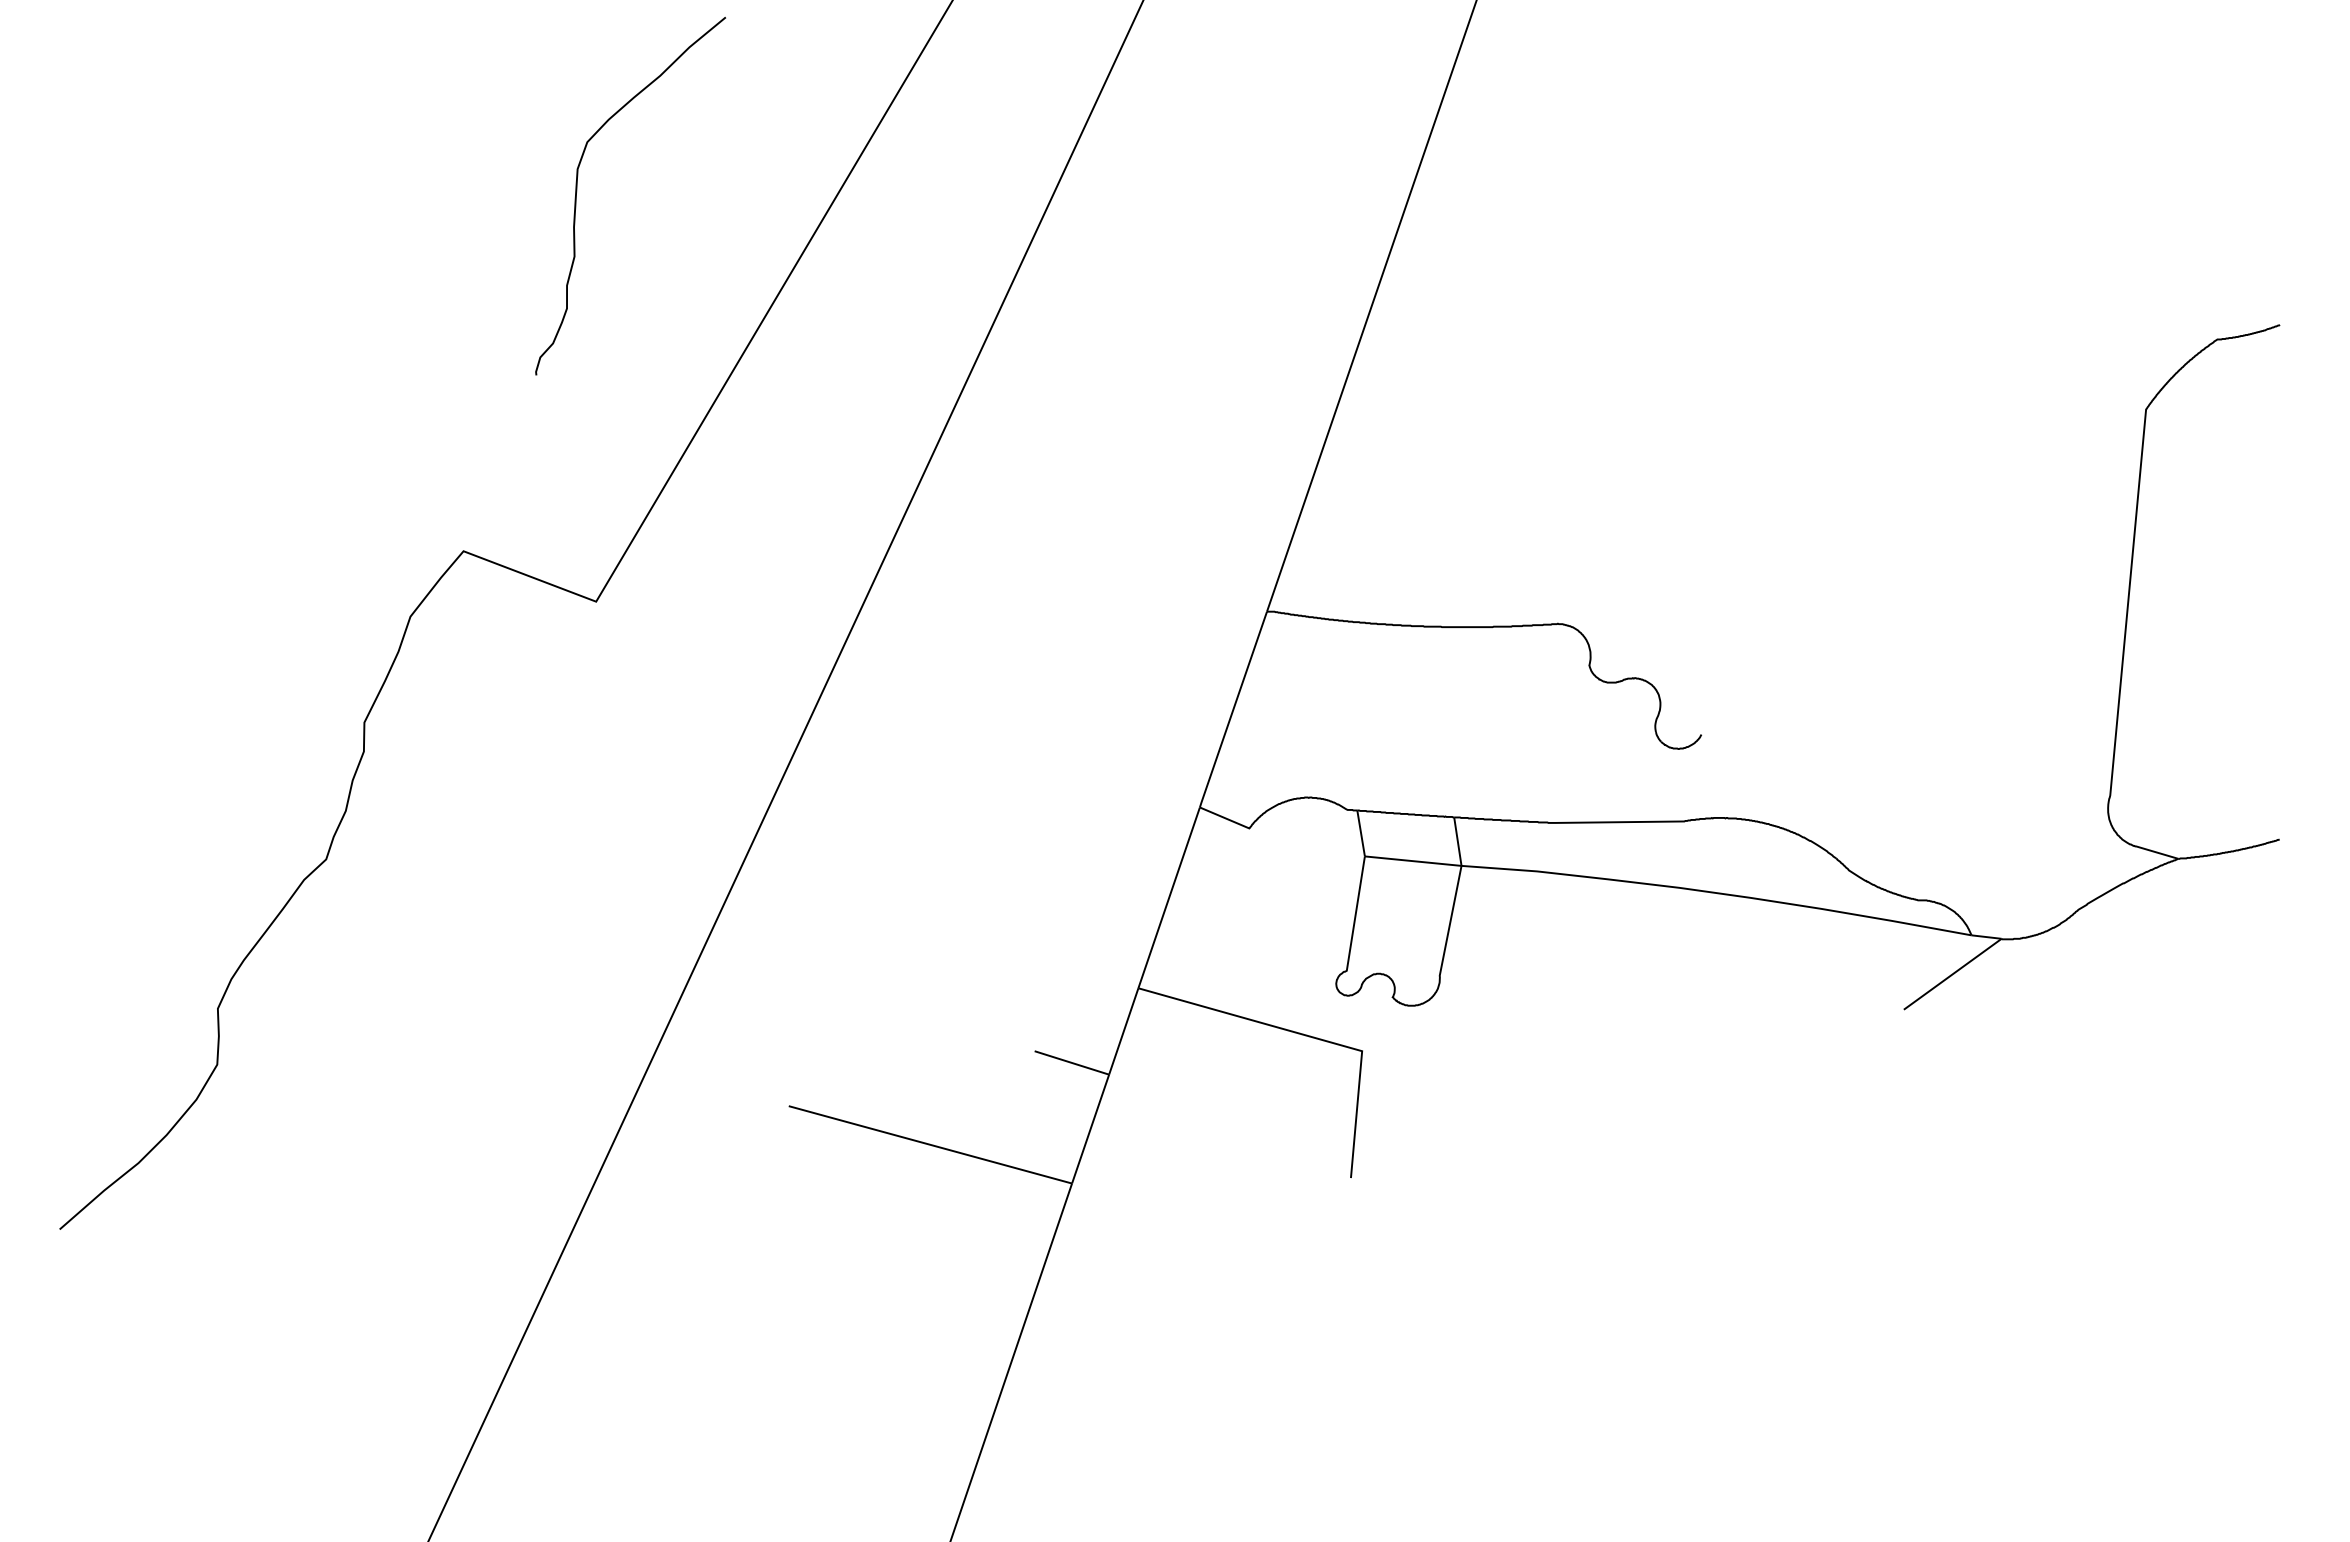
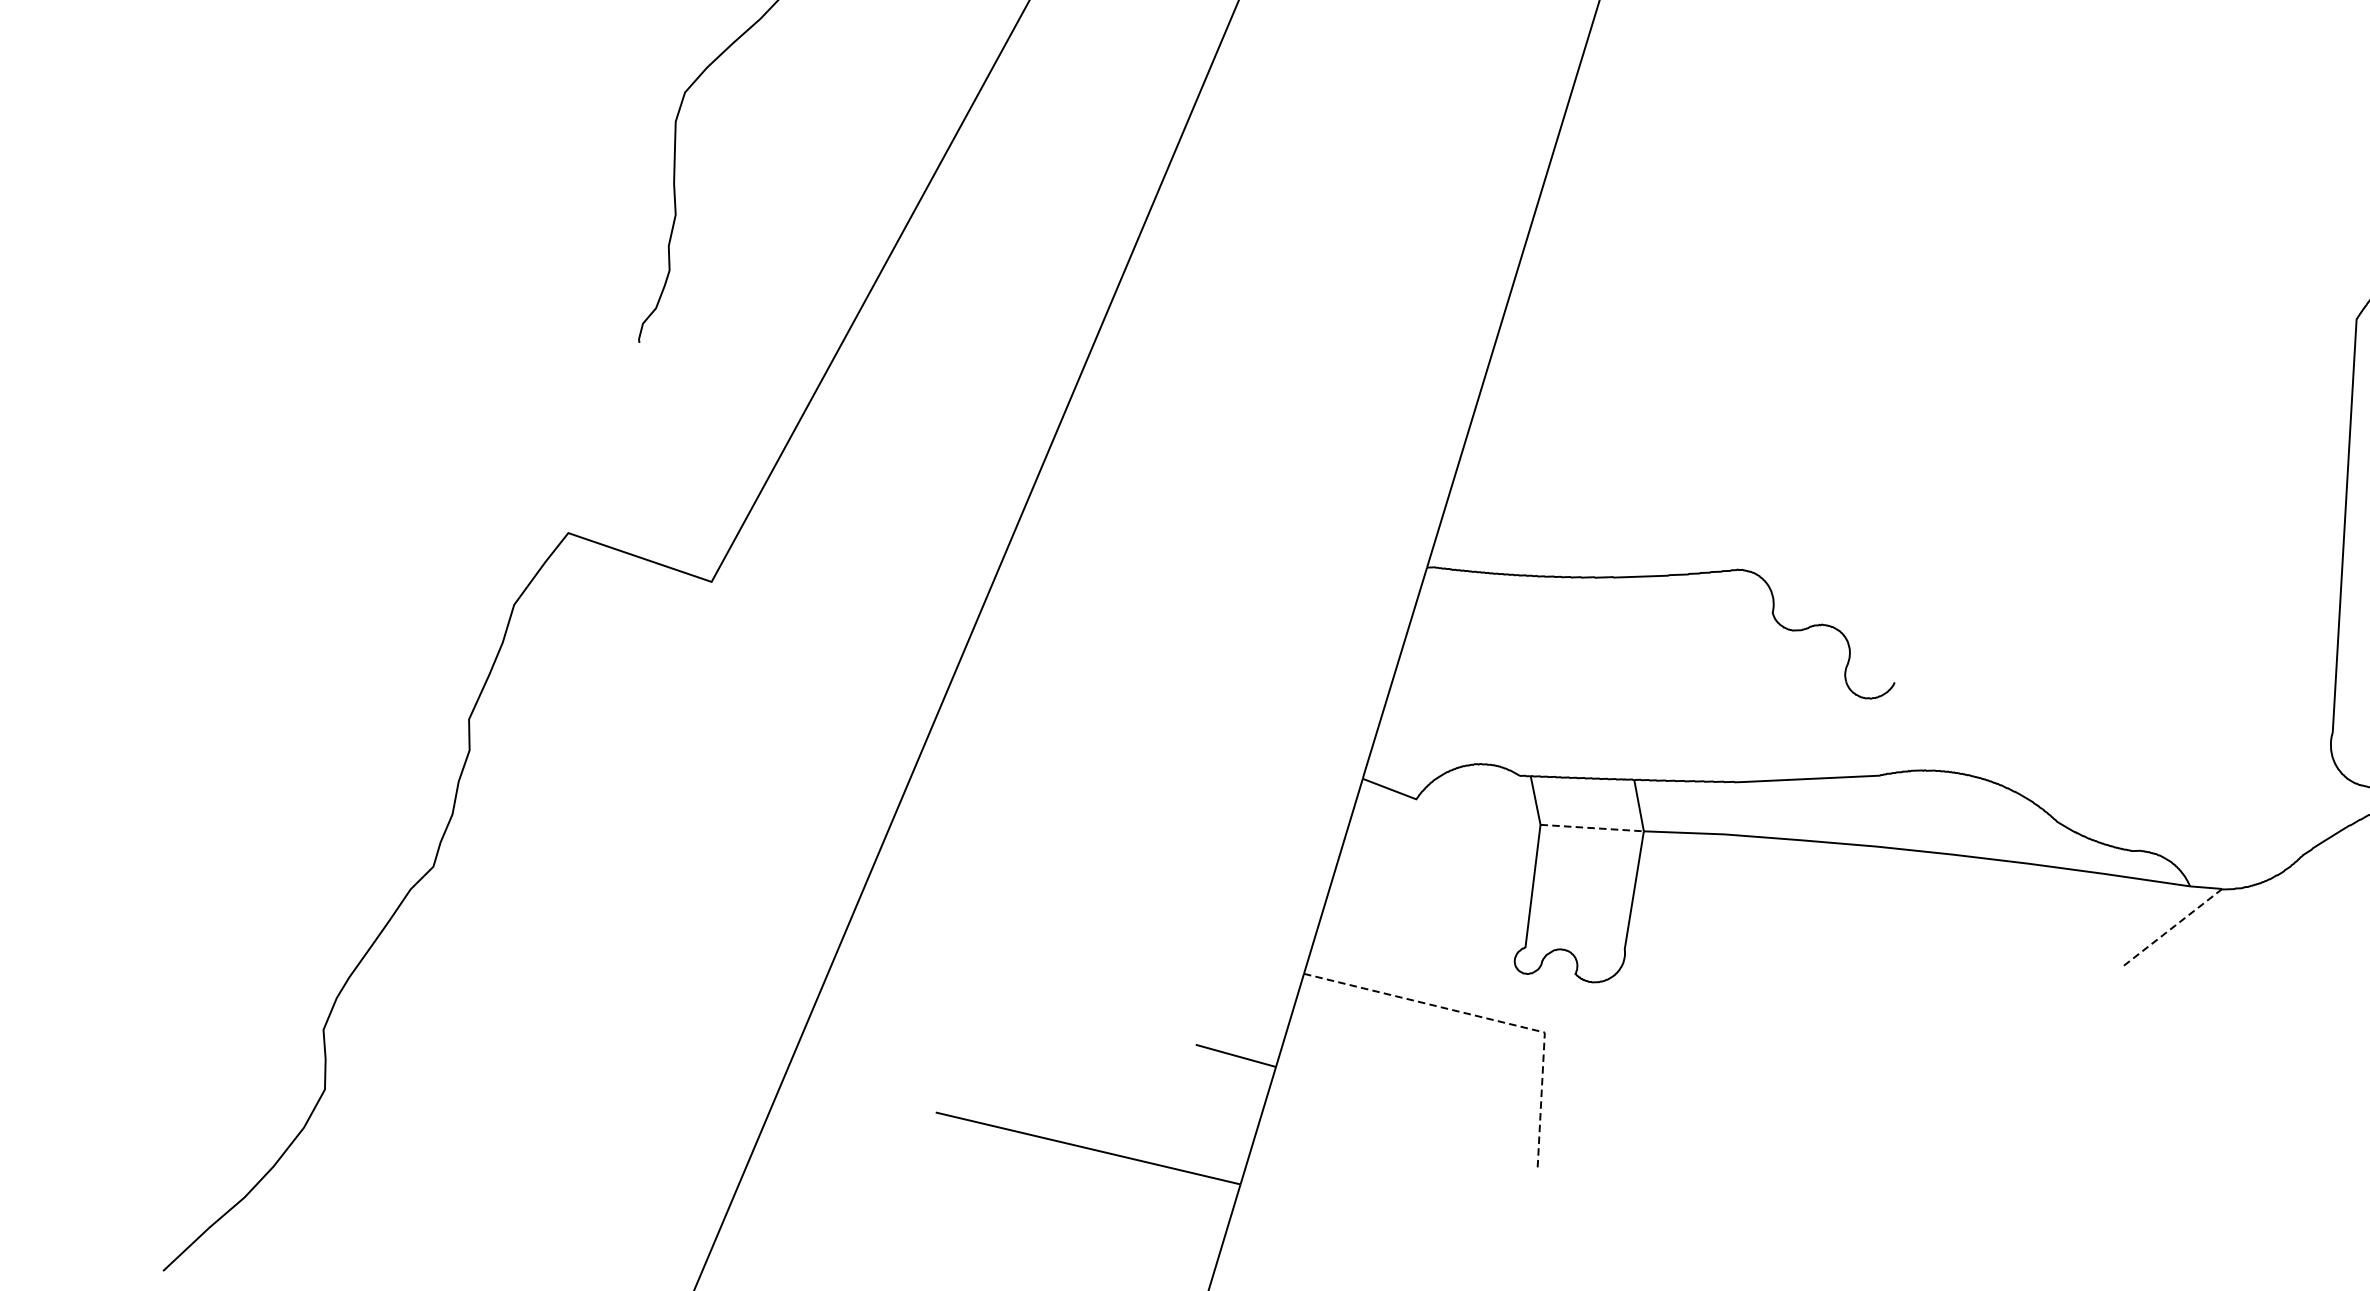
line: (1413, 861) -> (1592, 828), solid -> dashed
line: (1952, 974) -> (2171, 928), solid -> dashed
line: (1312, 1037) -> (1491, 1019), solid -> dashed

